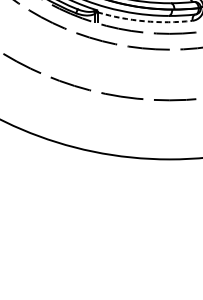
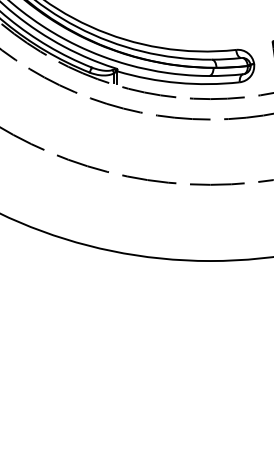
arc: (144, 20) -> (177, 82), dashed -> solid

